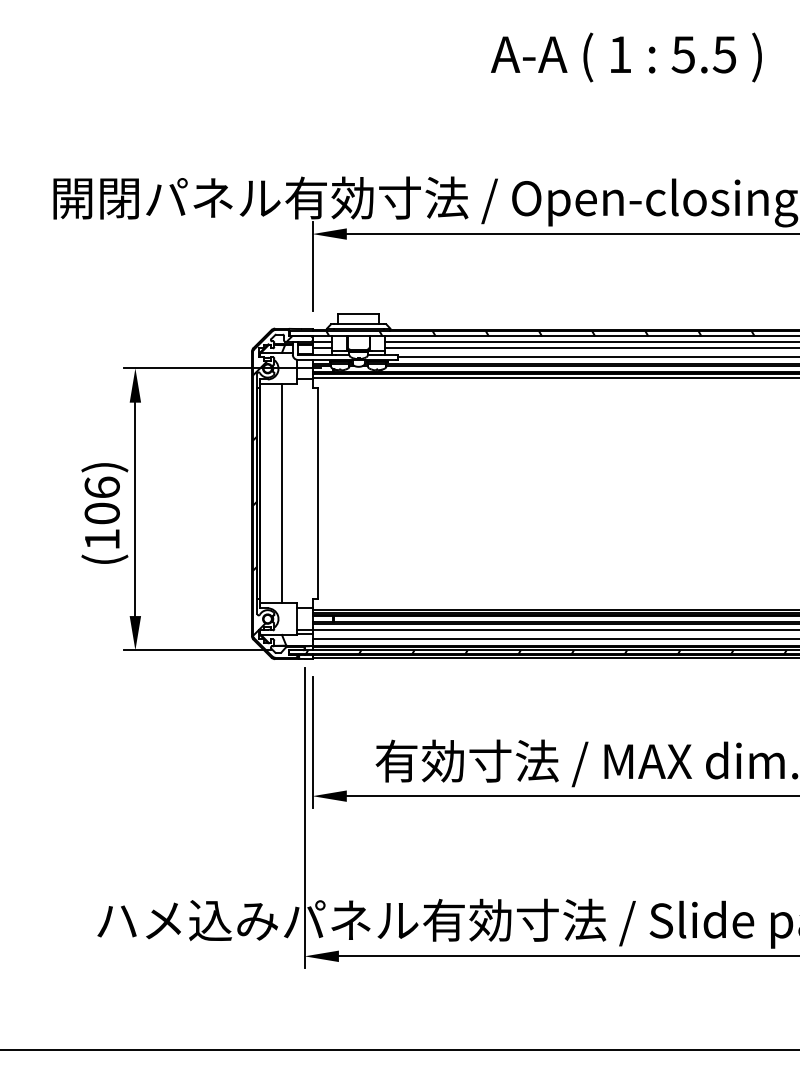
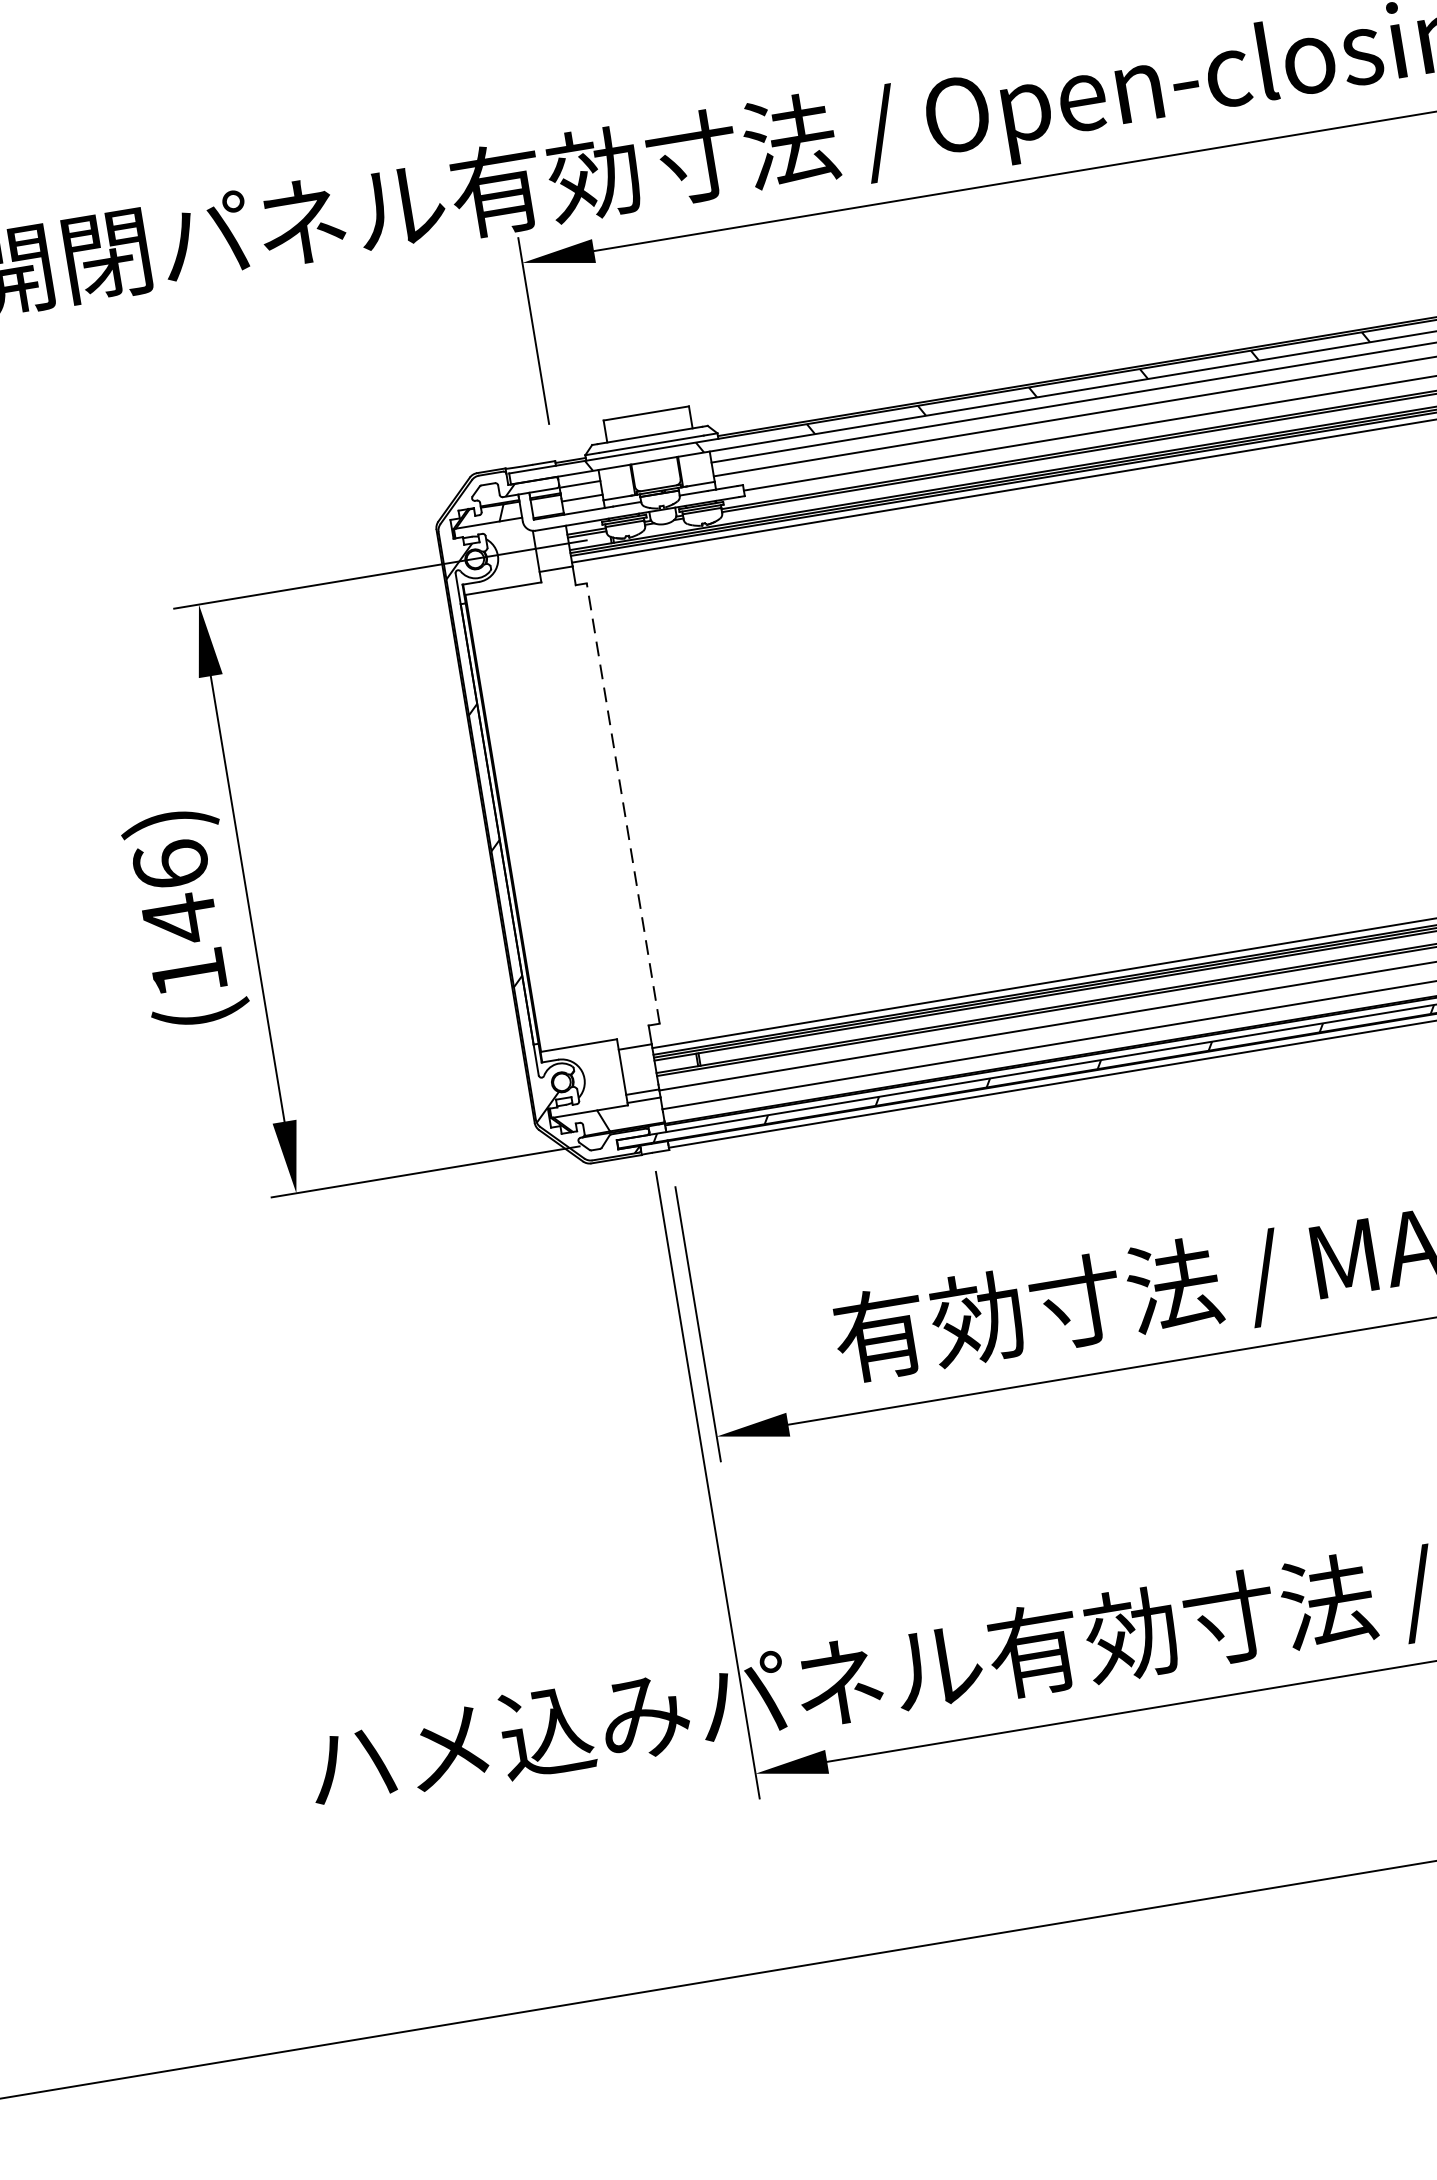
line: (281, 493) -> (547, 815), removed
line: (317, 493) -> (622, 802), solid -> dashed
text: (101, 513) -> (178, 919), (106) -> (146)

